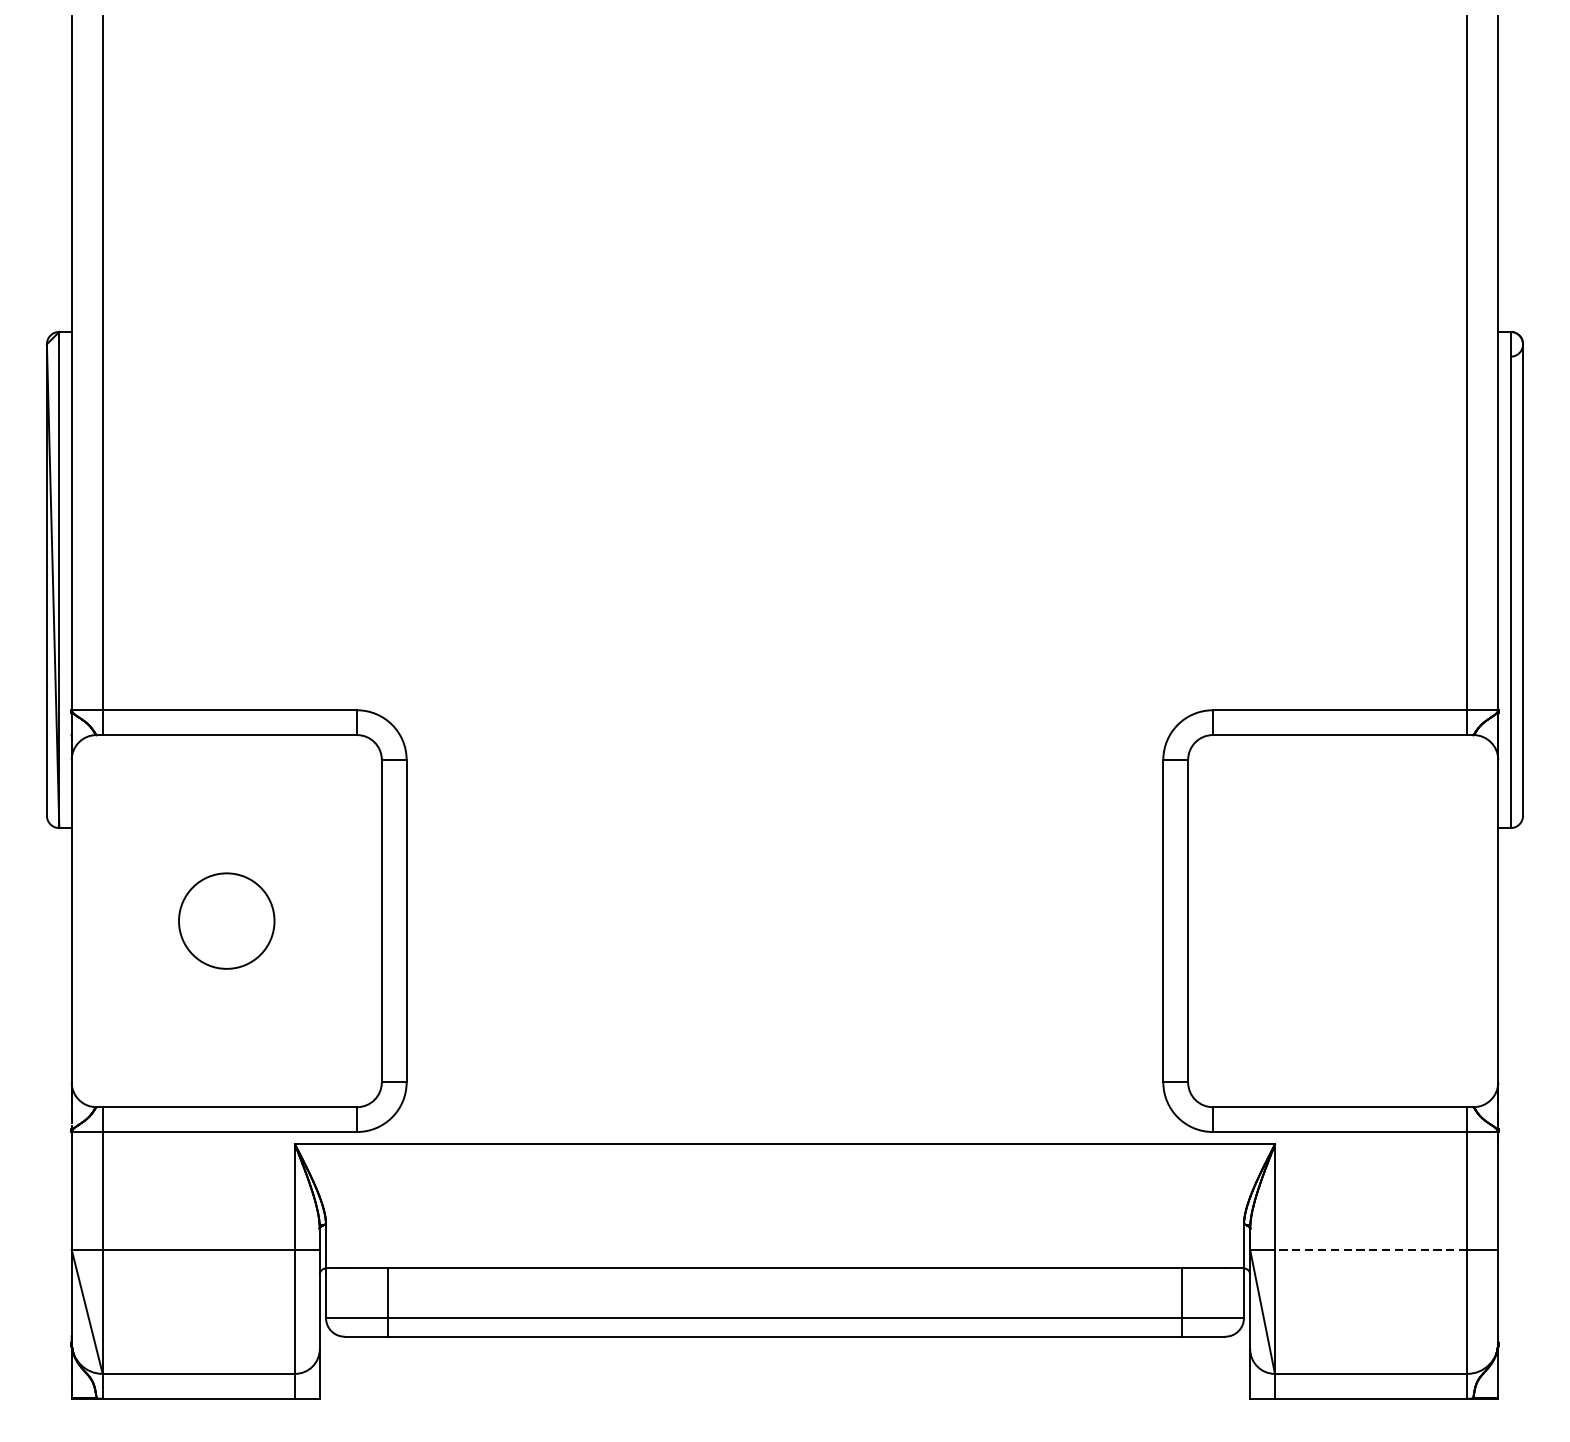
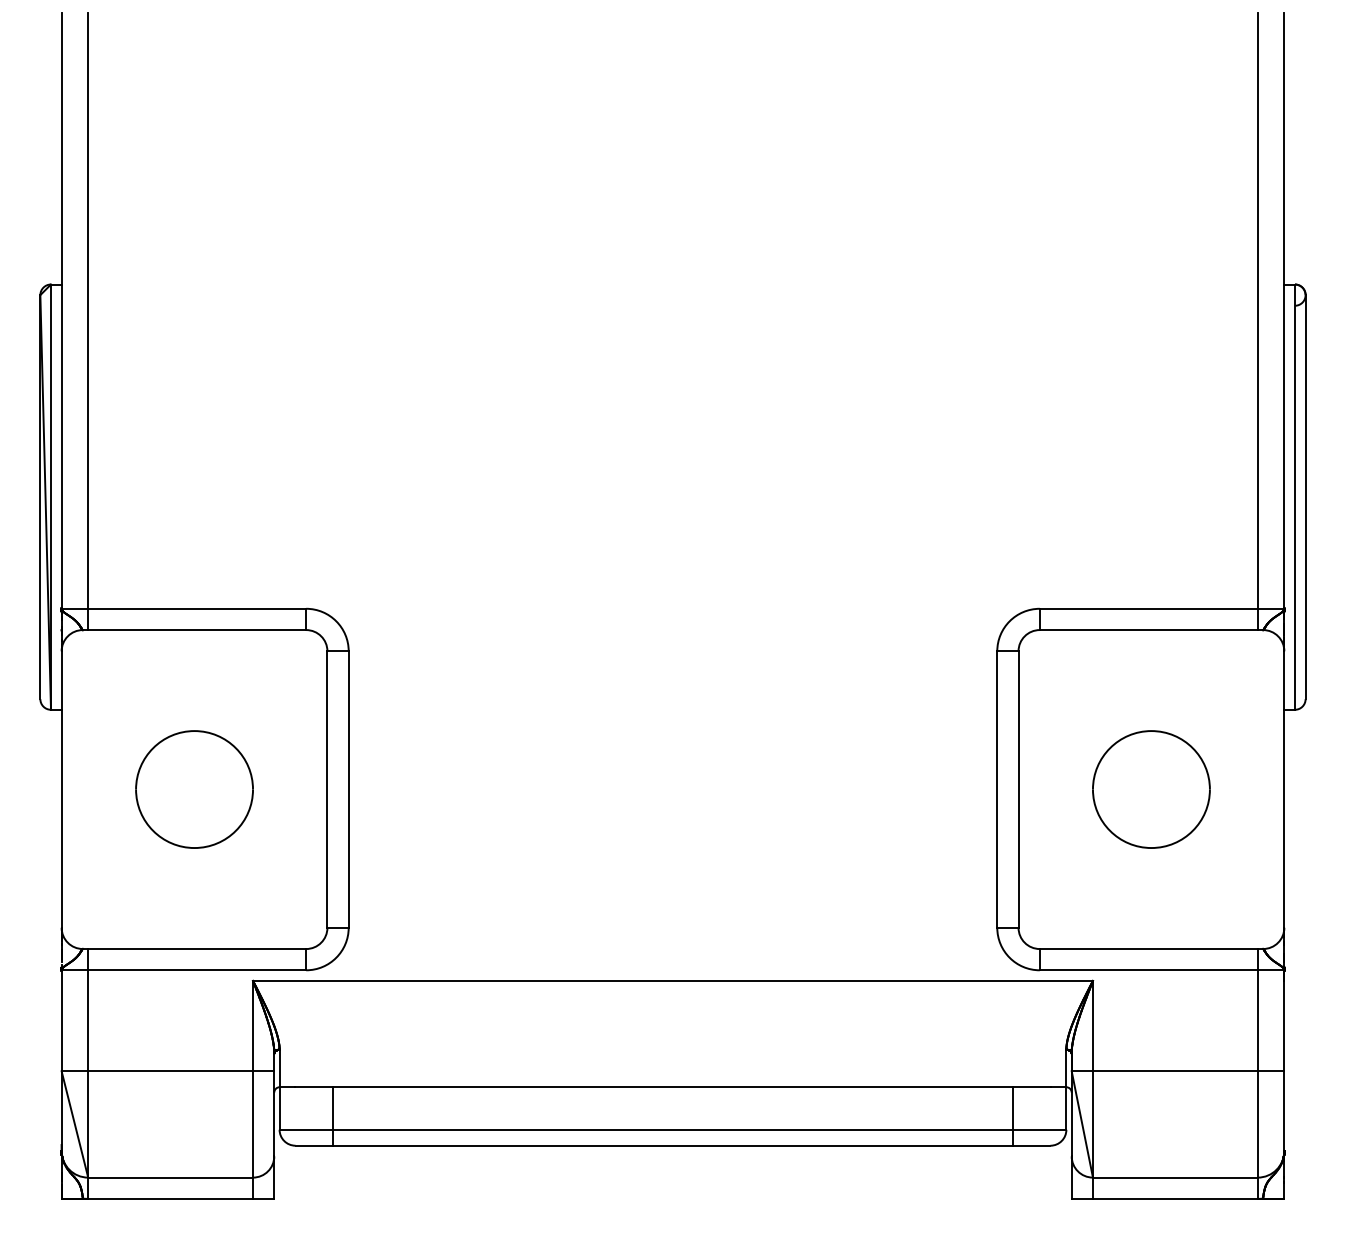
part: (226, 921) -> (194, 789), size x1.43
part: (1343, 921) -> (1151, 789), added
line: (1370, 1250) -> (1174, 1071), dashed -> solid

